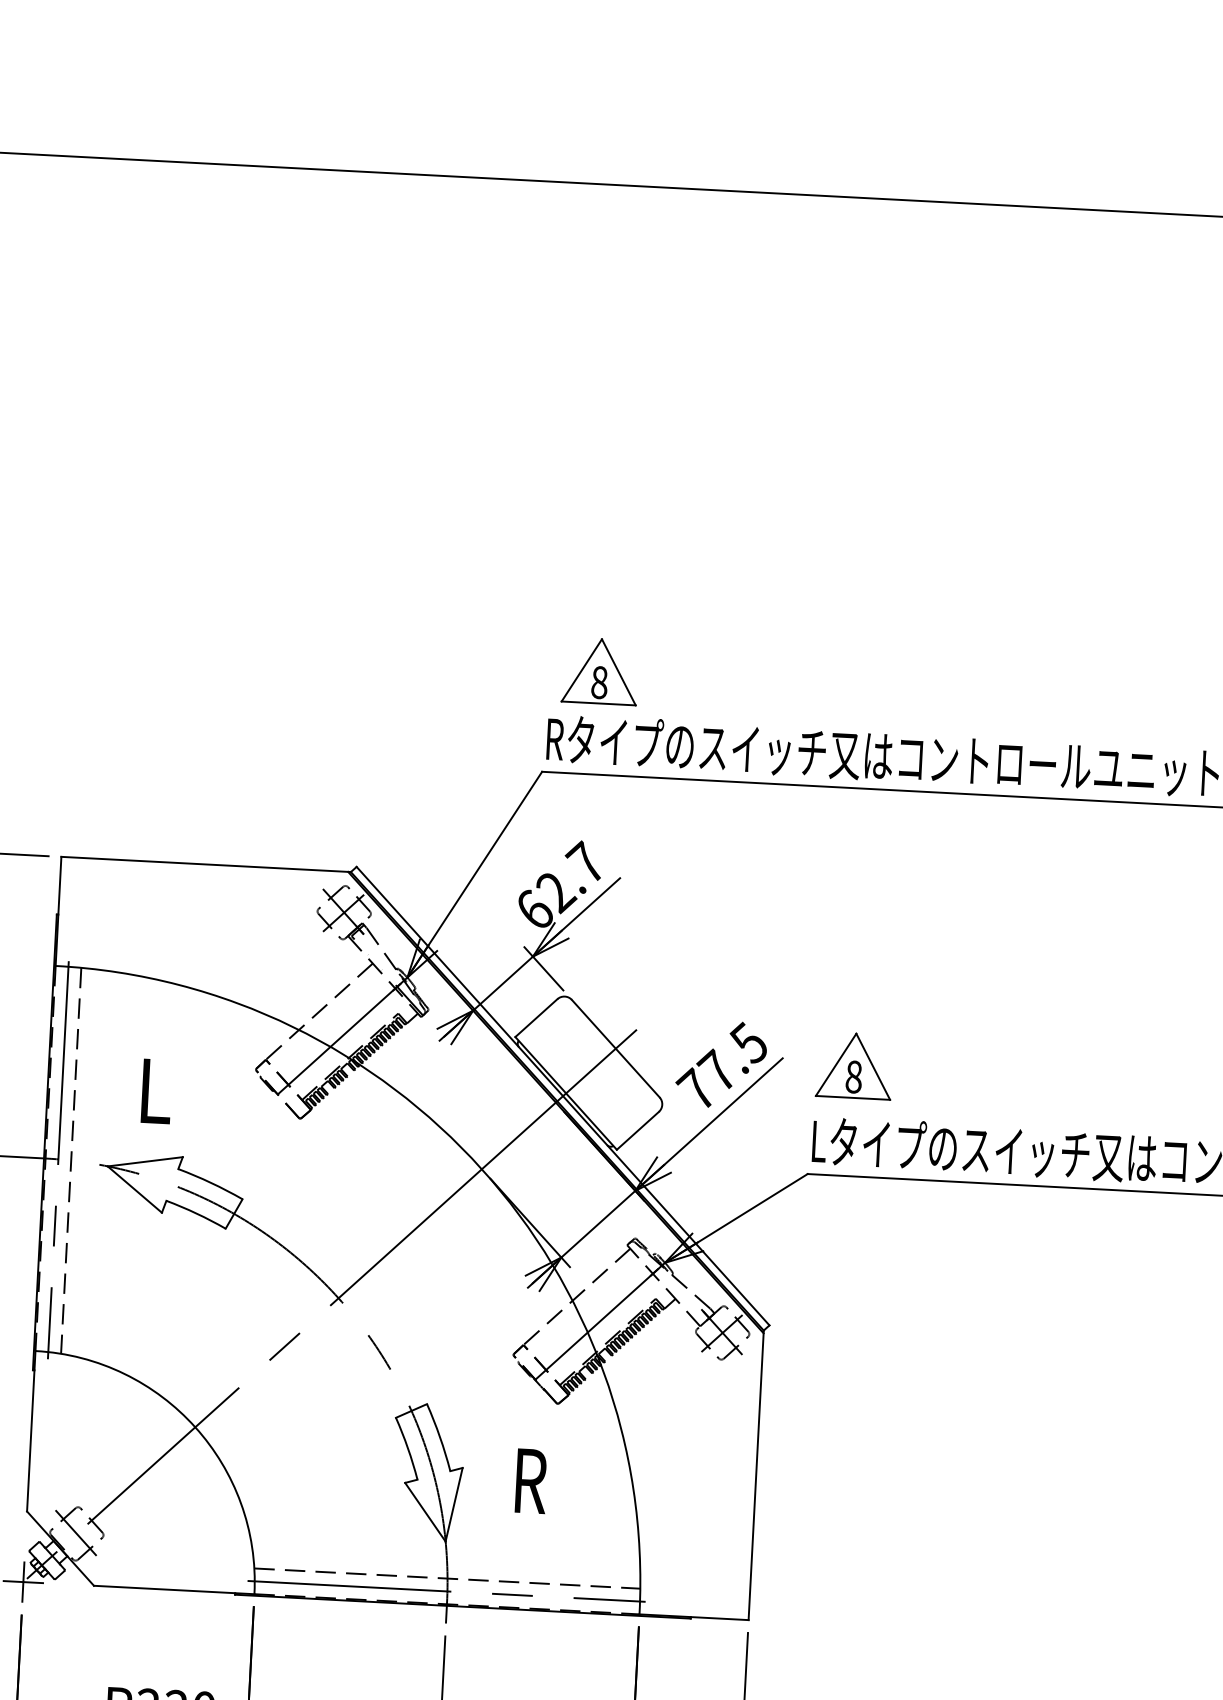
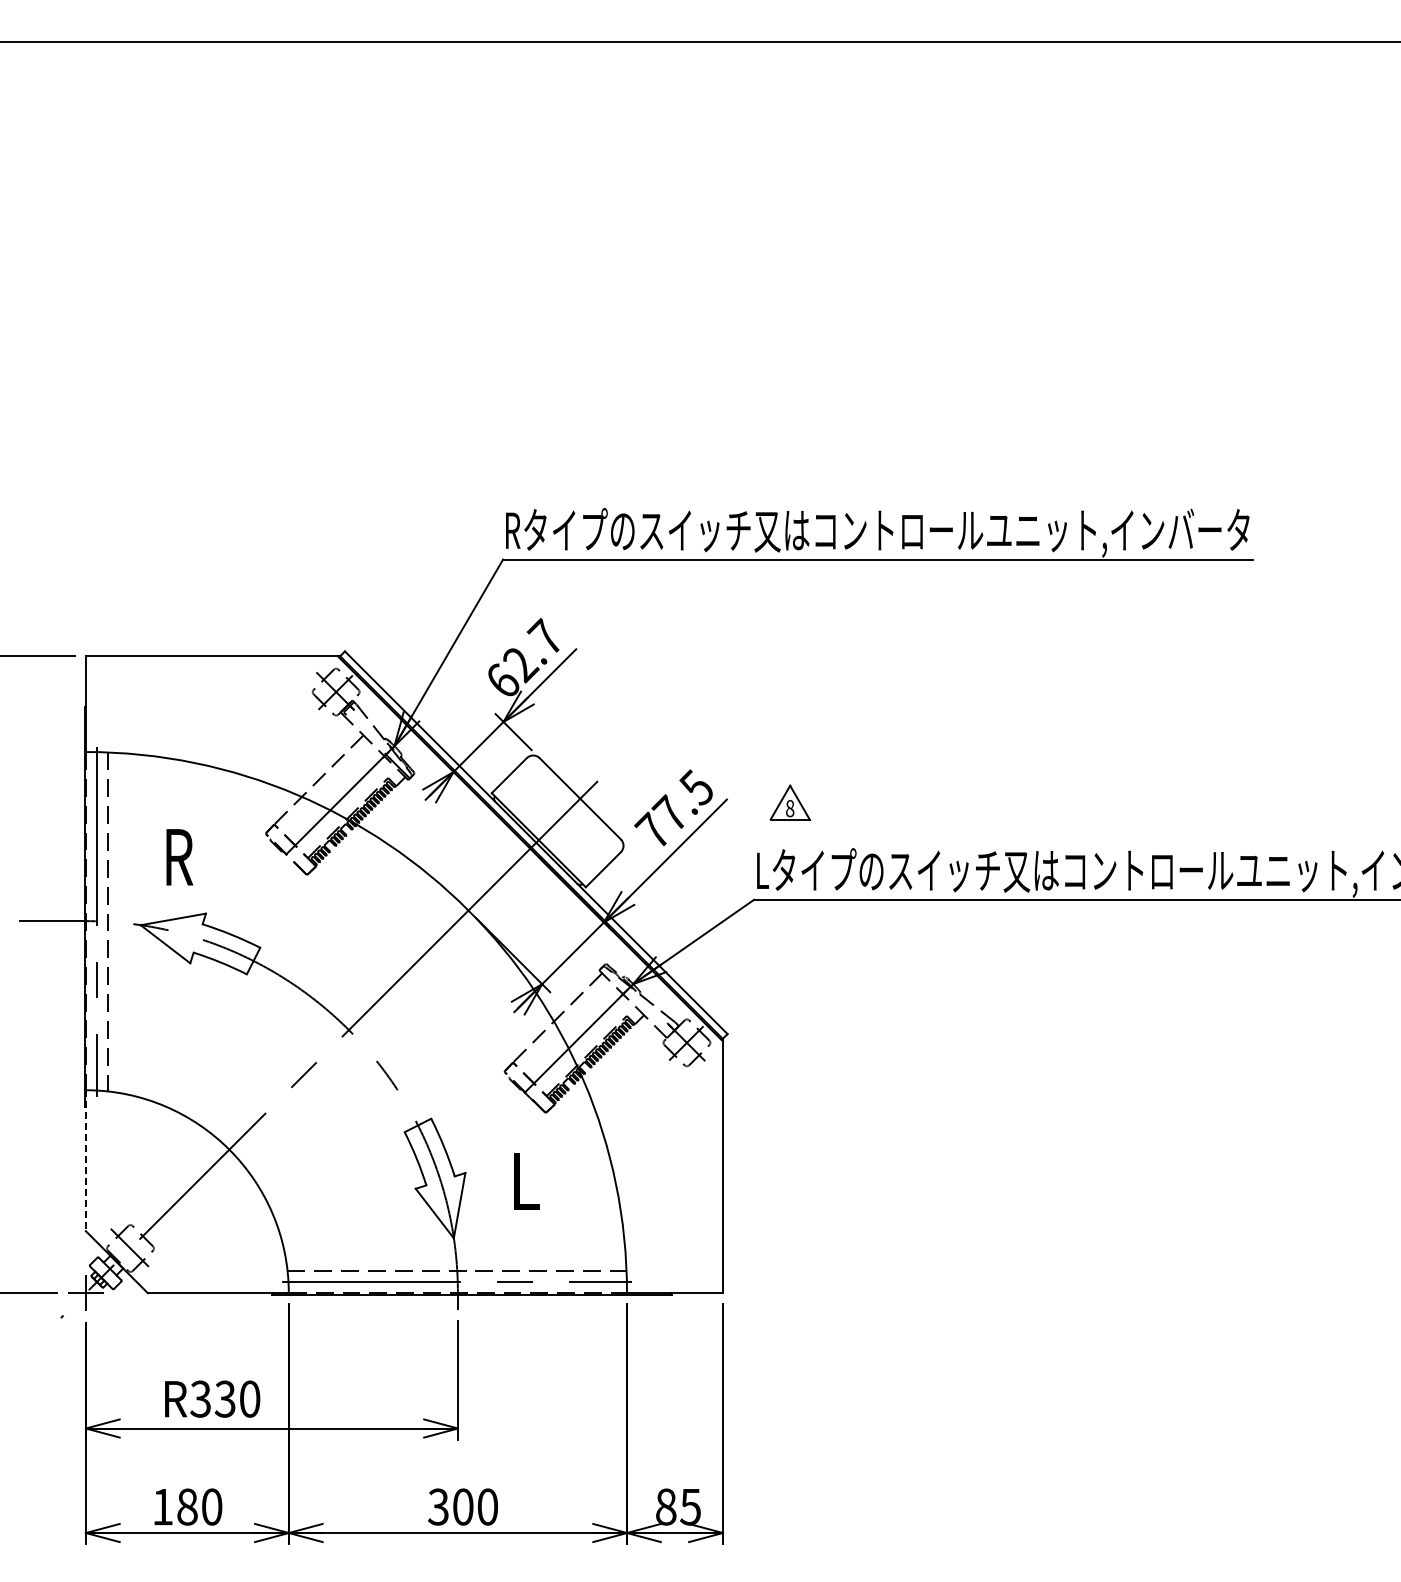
part: (599, 670) -> (548, 468), removed
part: (853, 1065) -> (789, 802), size x0.6
text: (155, 1091) -> (179, 857), L -> R
line: (30, 1432) -> (85, 1161), solid -> dashed
text: (531, 1481) -> (526, 1181), R -> L

